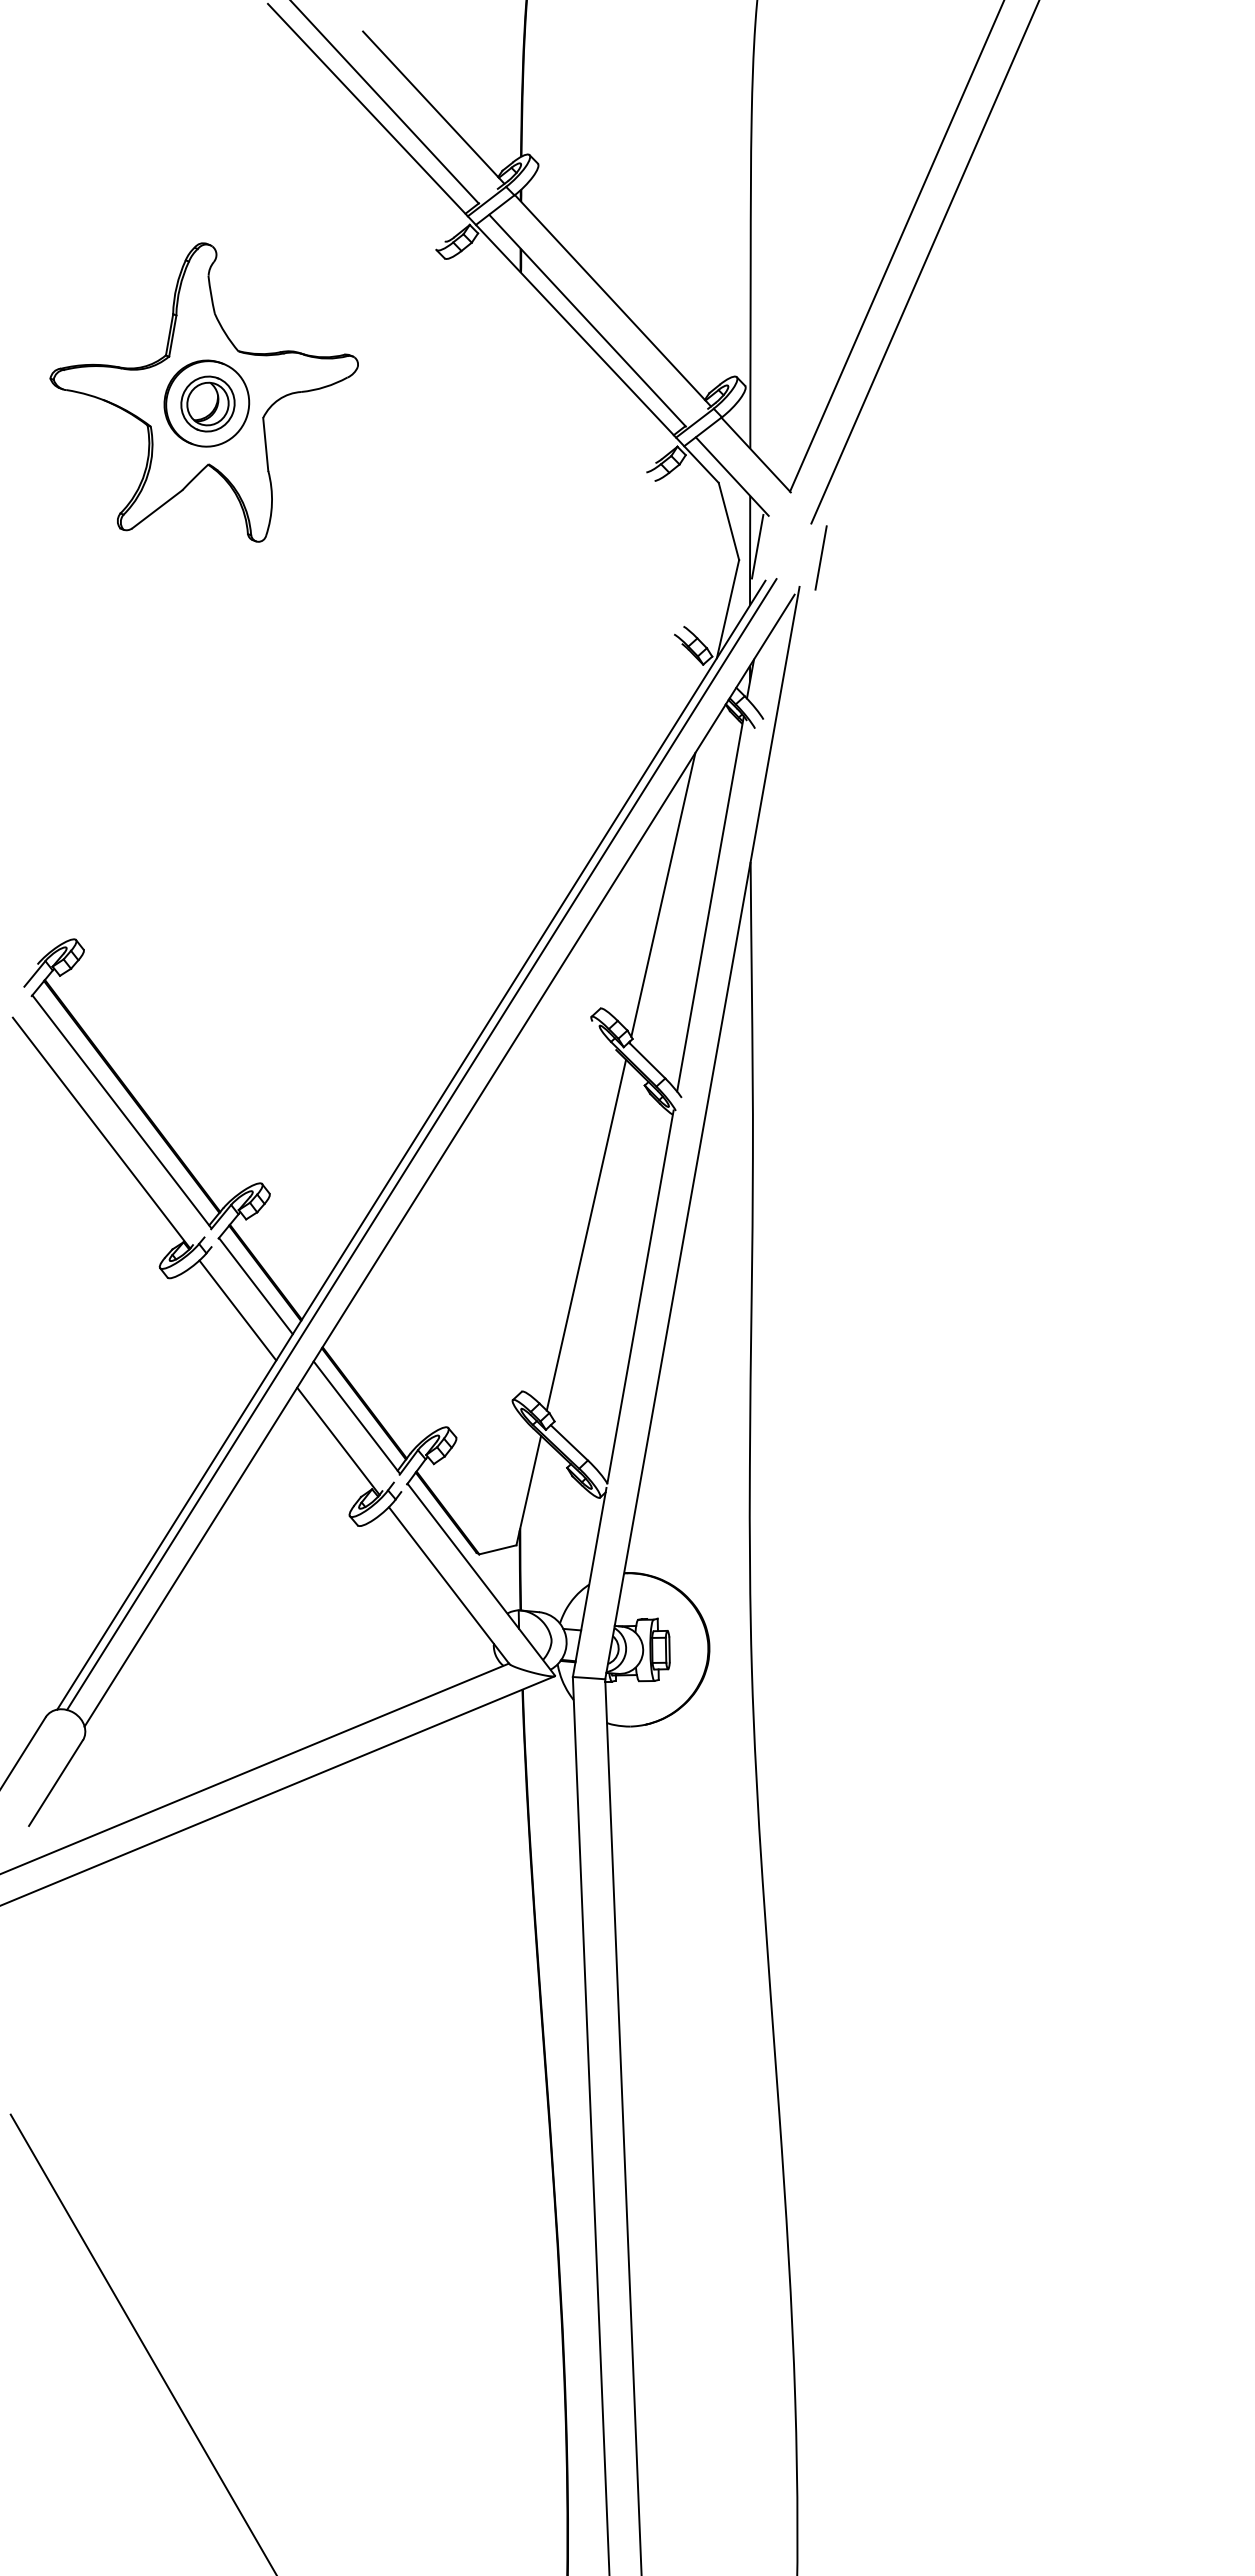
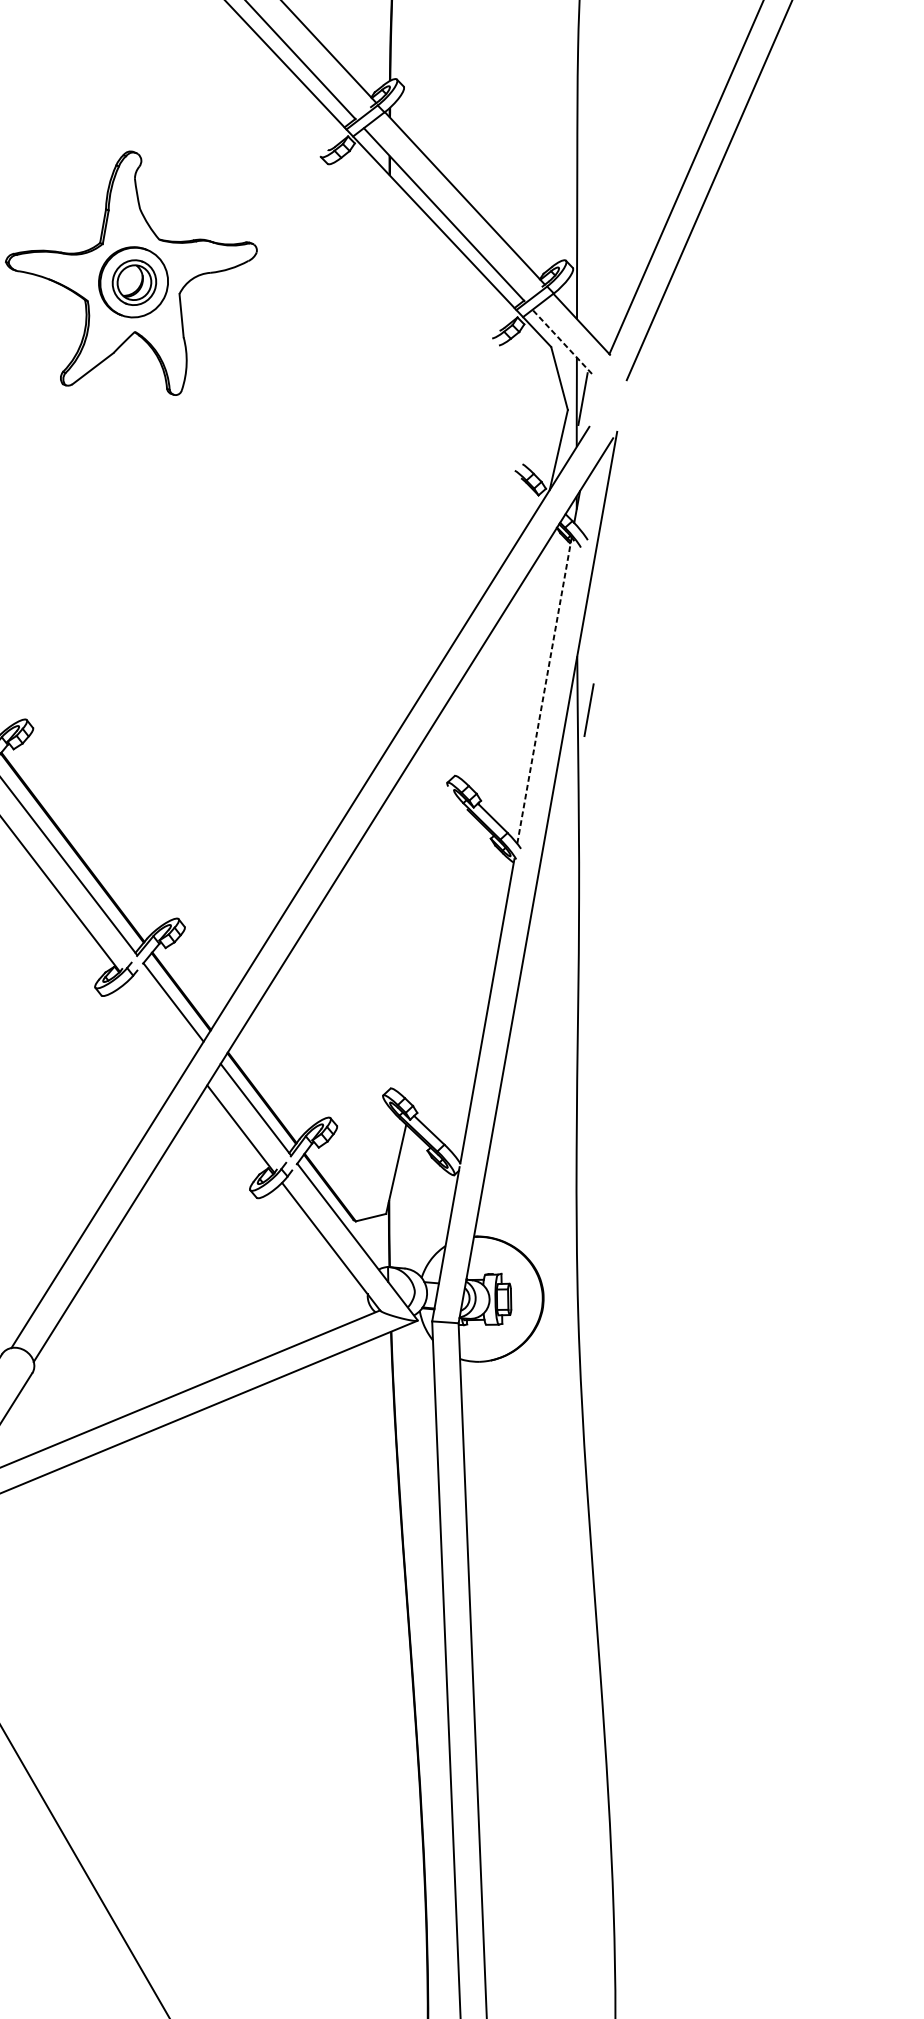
line: (732, 476) -> (562, 341), solid -> dashed
line: (820, 557) -> (588, 709), moved
line: (663, 894) -> (506, 682), removed
line: (710, 903) -> (544, 690), solid -> dashed
line: (421, 1144) -> (308, 886), removed
line: (586, 1234) -> (443, 960), removed
line: (237, 1310) -> (158, 1022), removed

